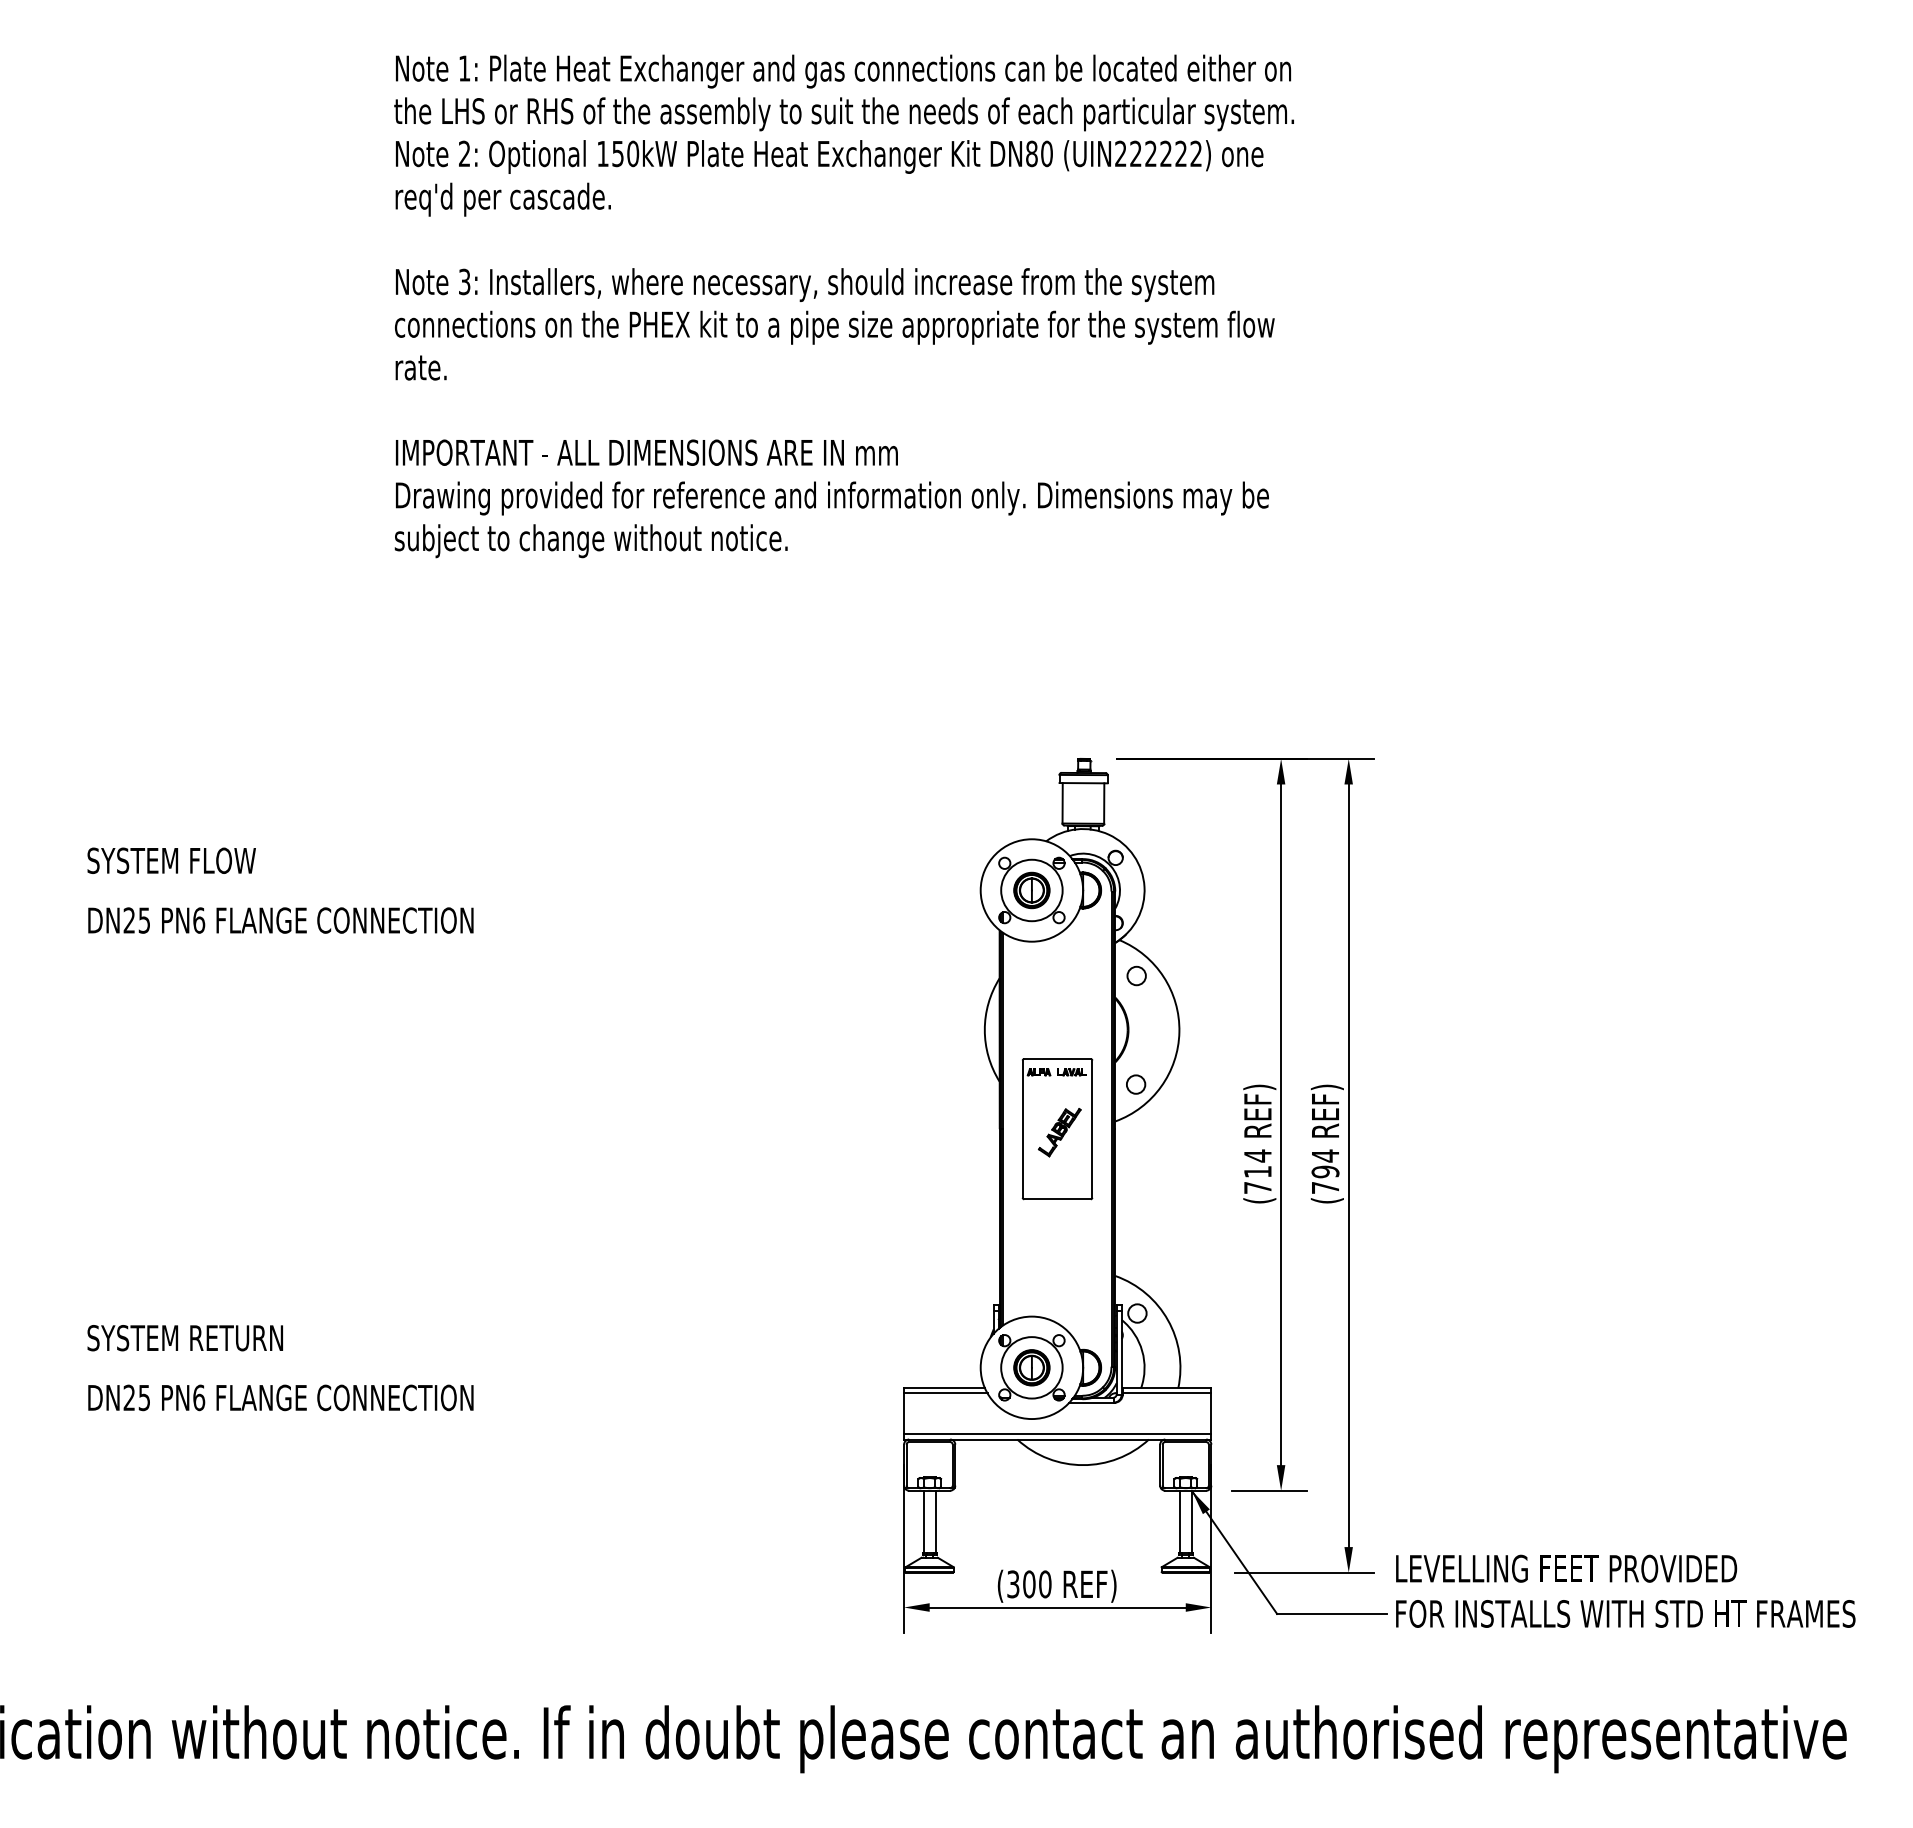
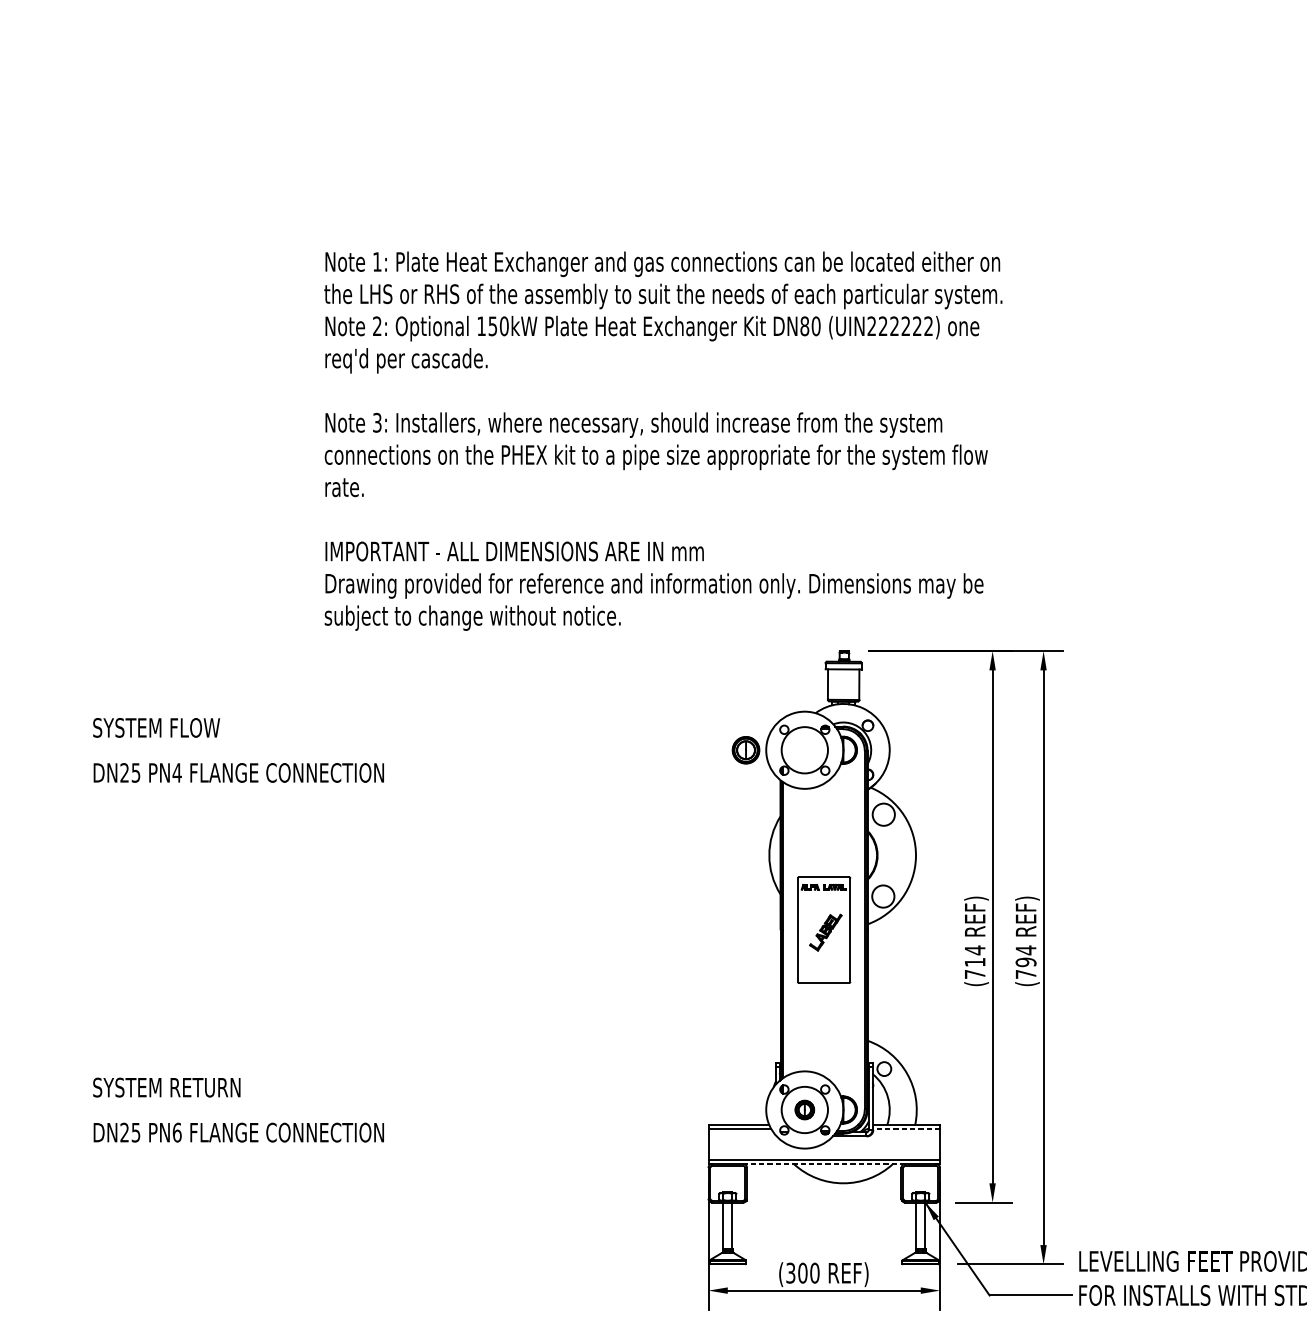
text: (843, 306) -> (662, 441), moved
part: (1031, 890) -> (745, 750), moved
text: (198, 920) -> (176, 772), PN6 -> PN4
circle: (1136, 975) -> (883, 814), size x1.6
circle: (1135, 1084) -> (882, 896), size x1.6
part: (1031, 1367) -> (804, 1109), size x0.7
line: (1166, 1393) -> (906, 1129), solid -> dashed
line: (1057, 1439) -> (824, 1164), solid -> dashed

